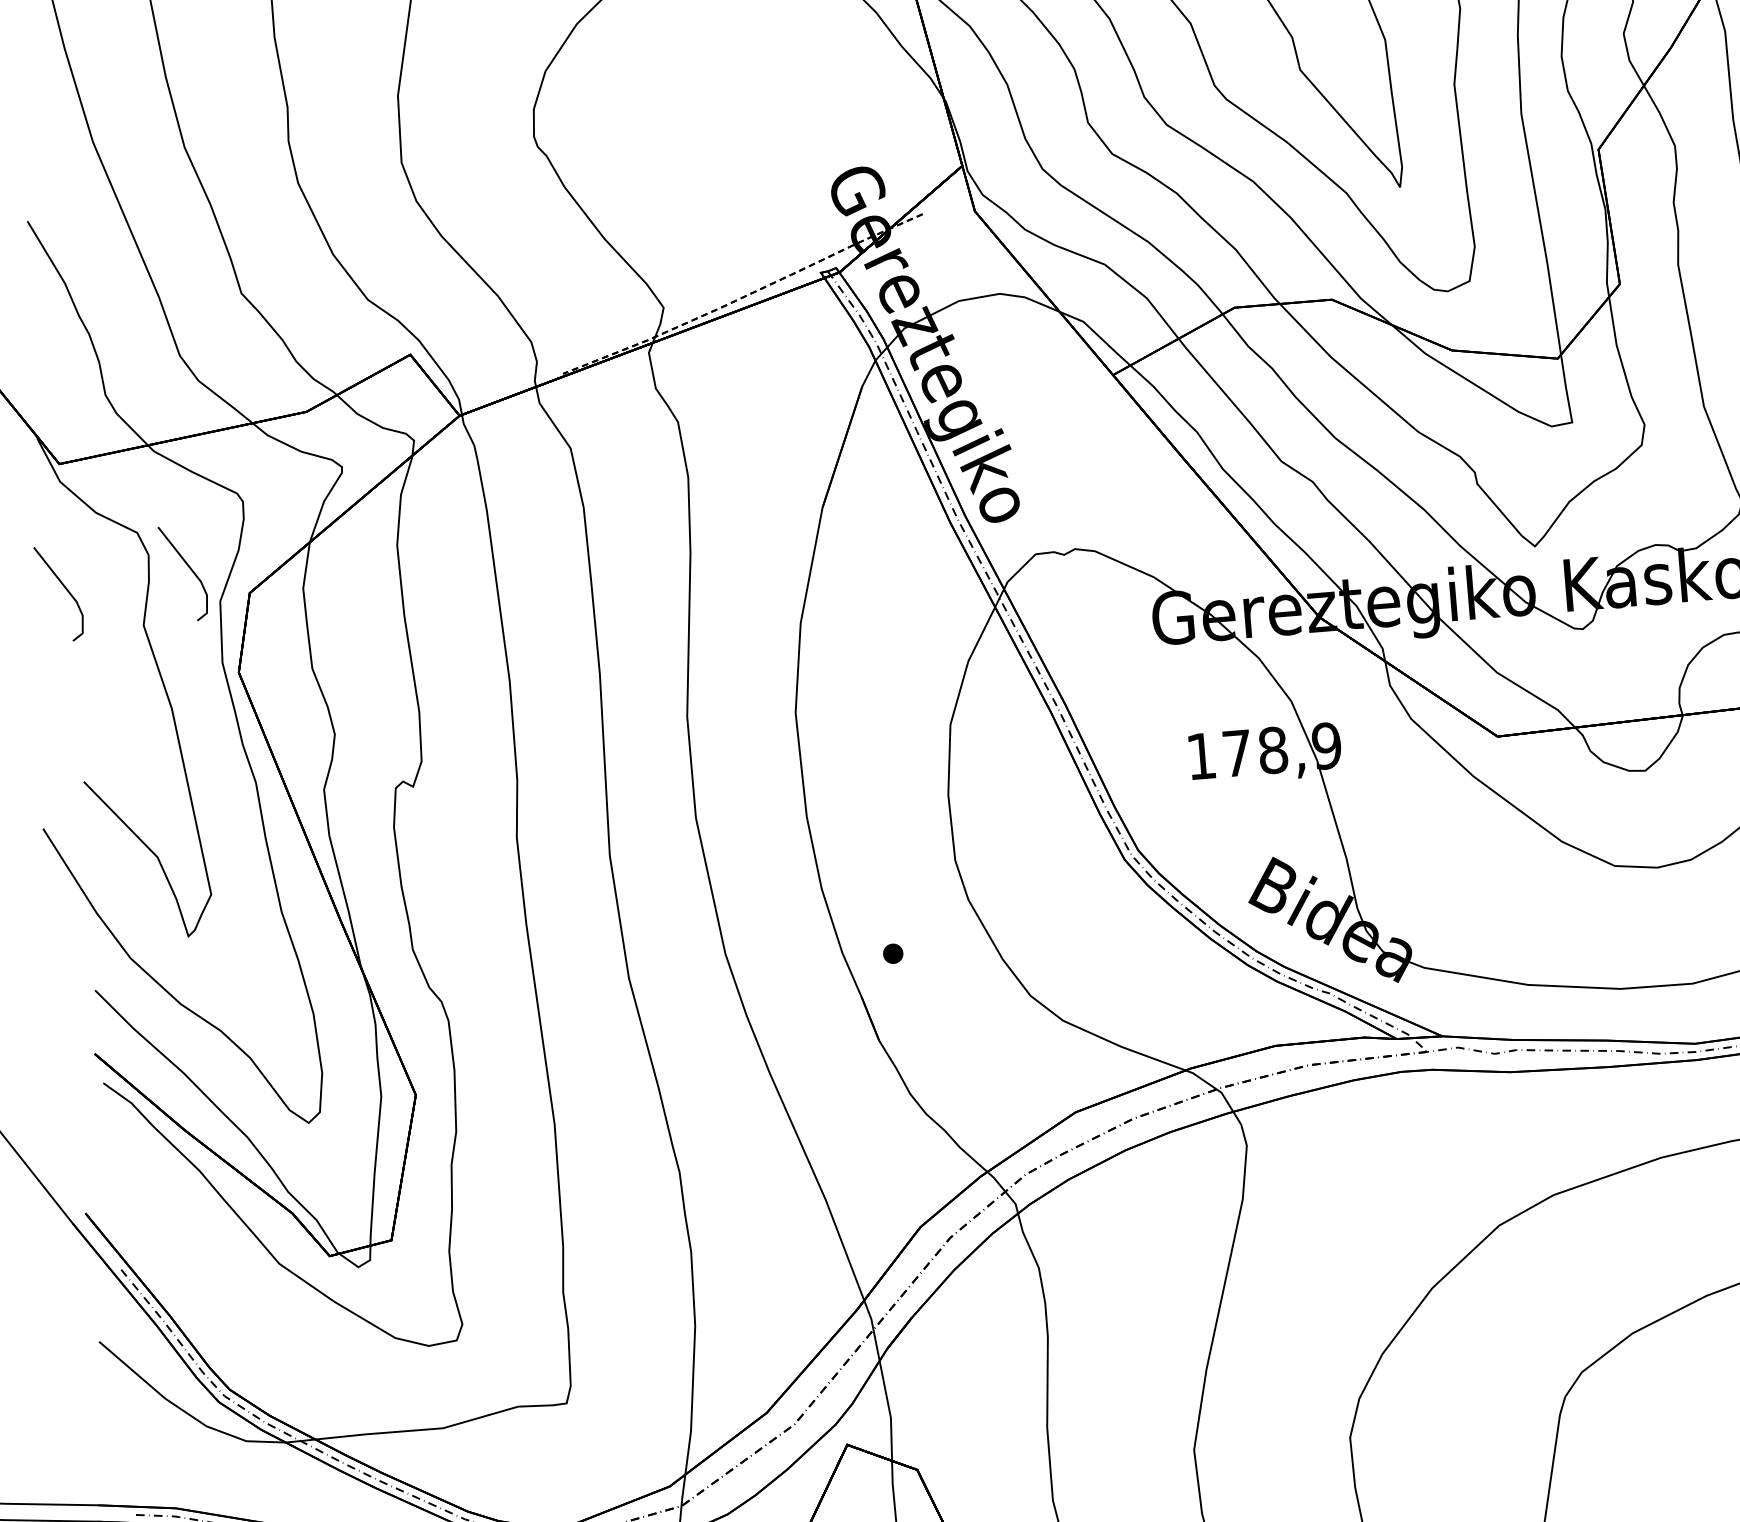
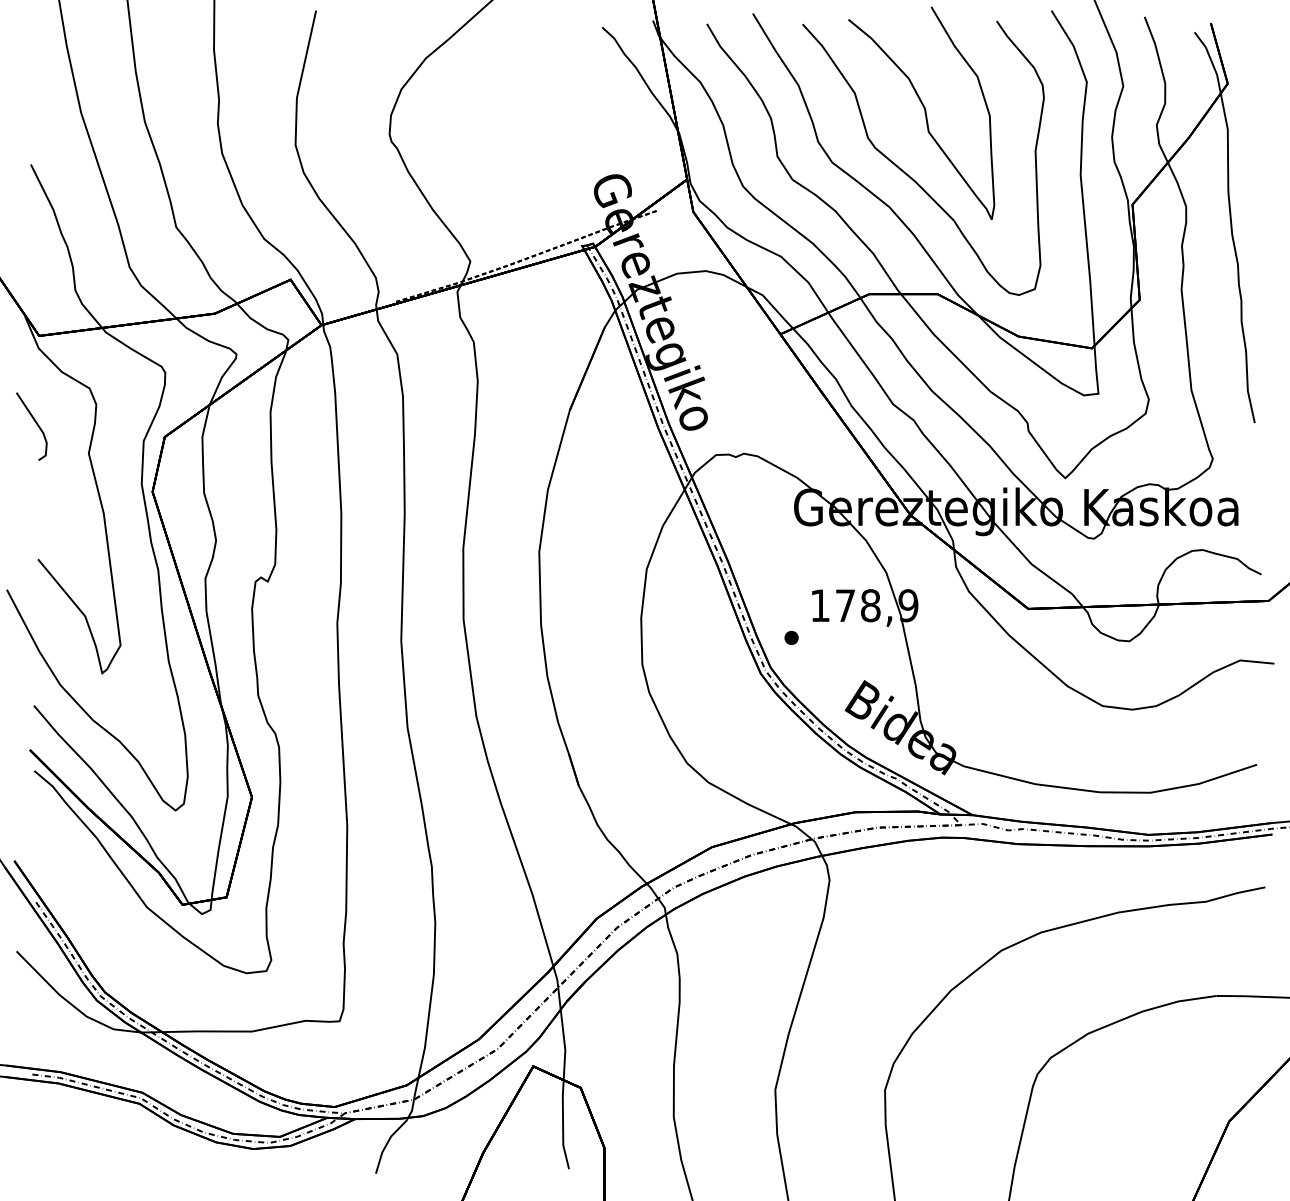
line: (188, 568) -> (123, 416), removed
part: (893, 953) -> (791, 637), moved

